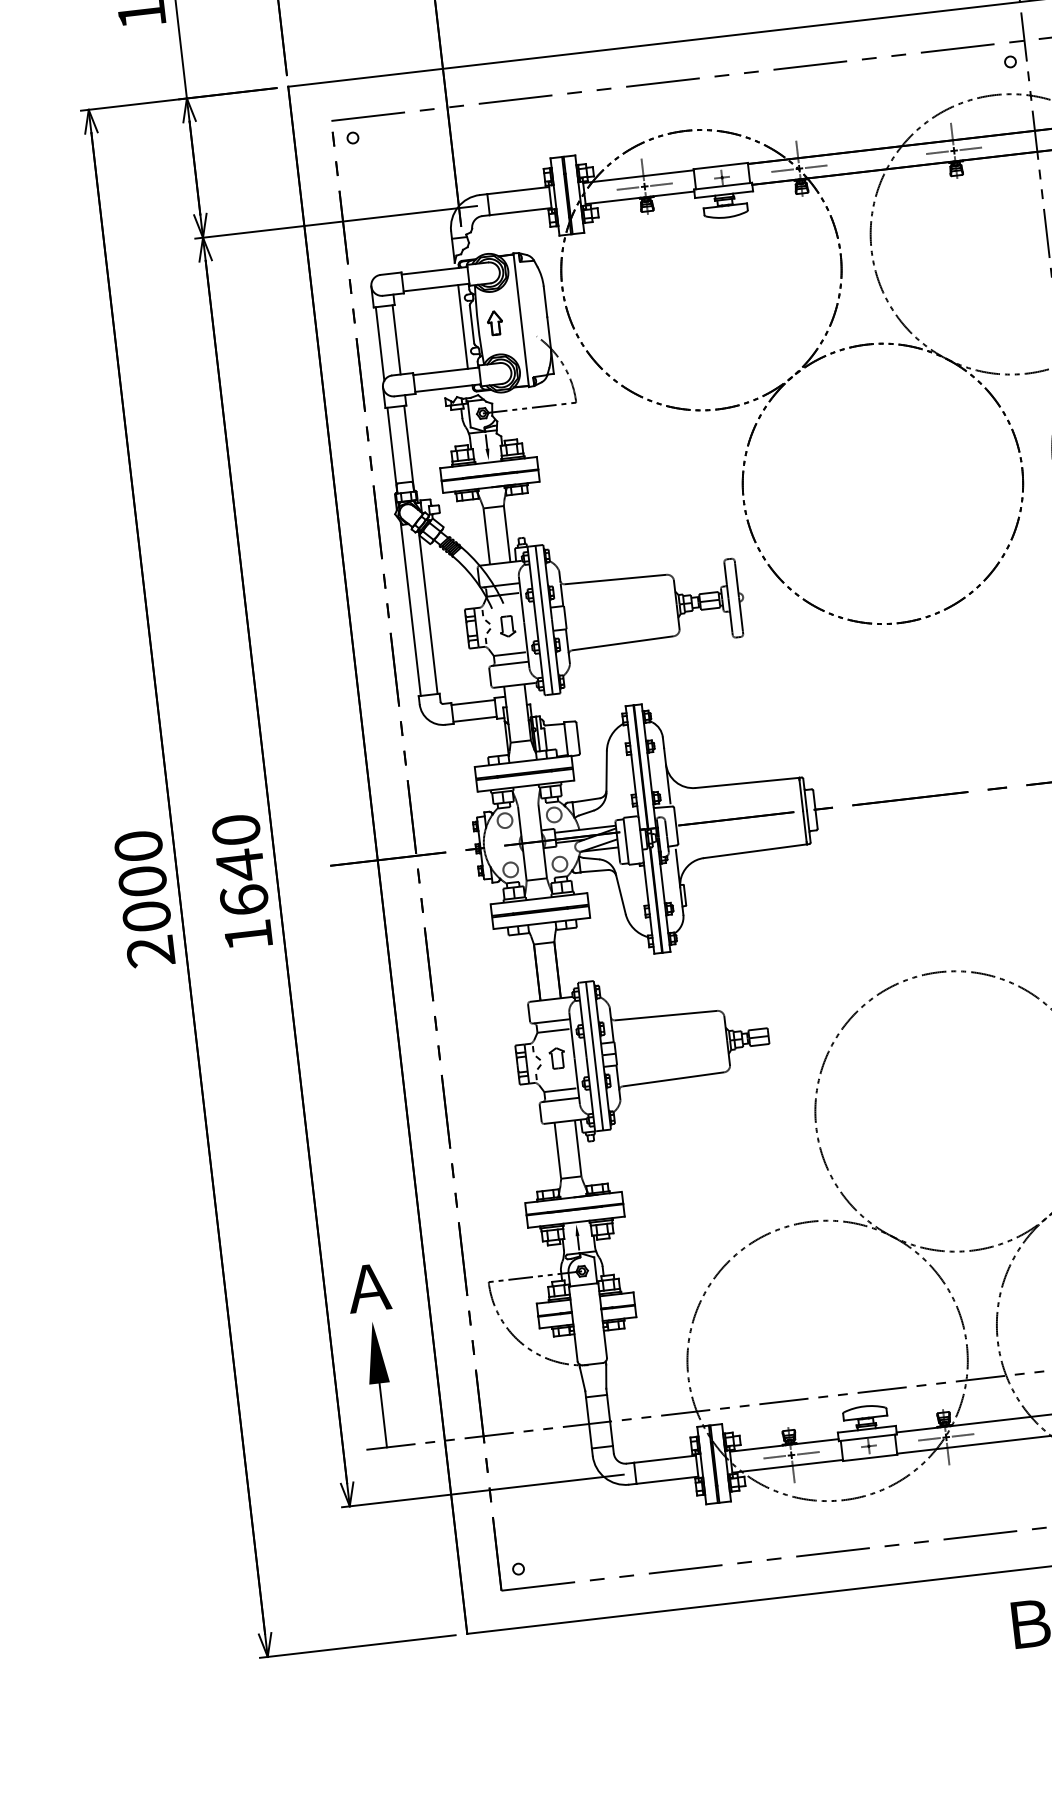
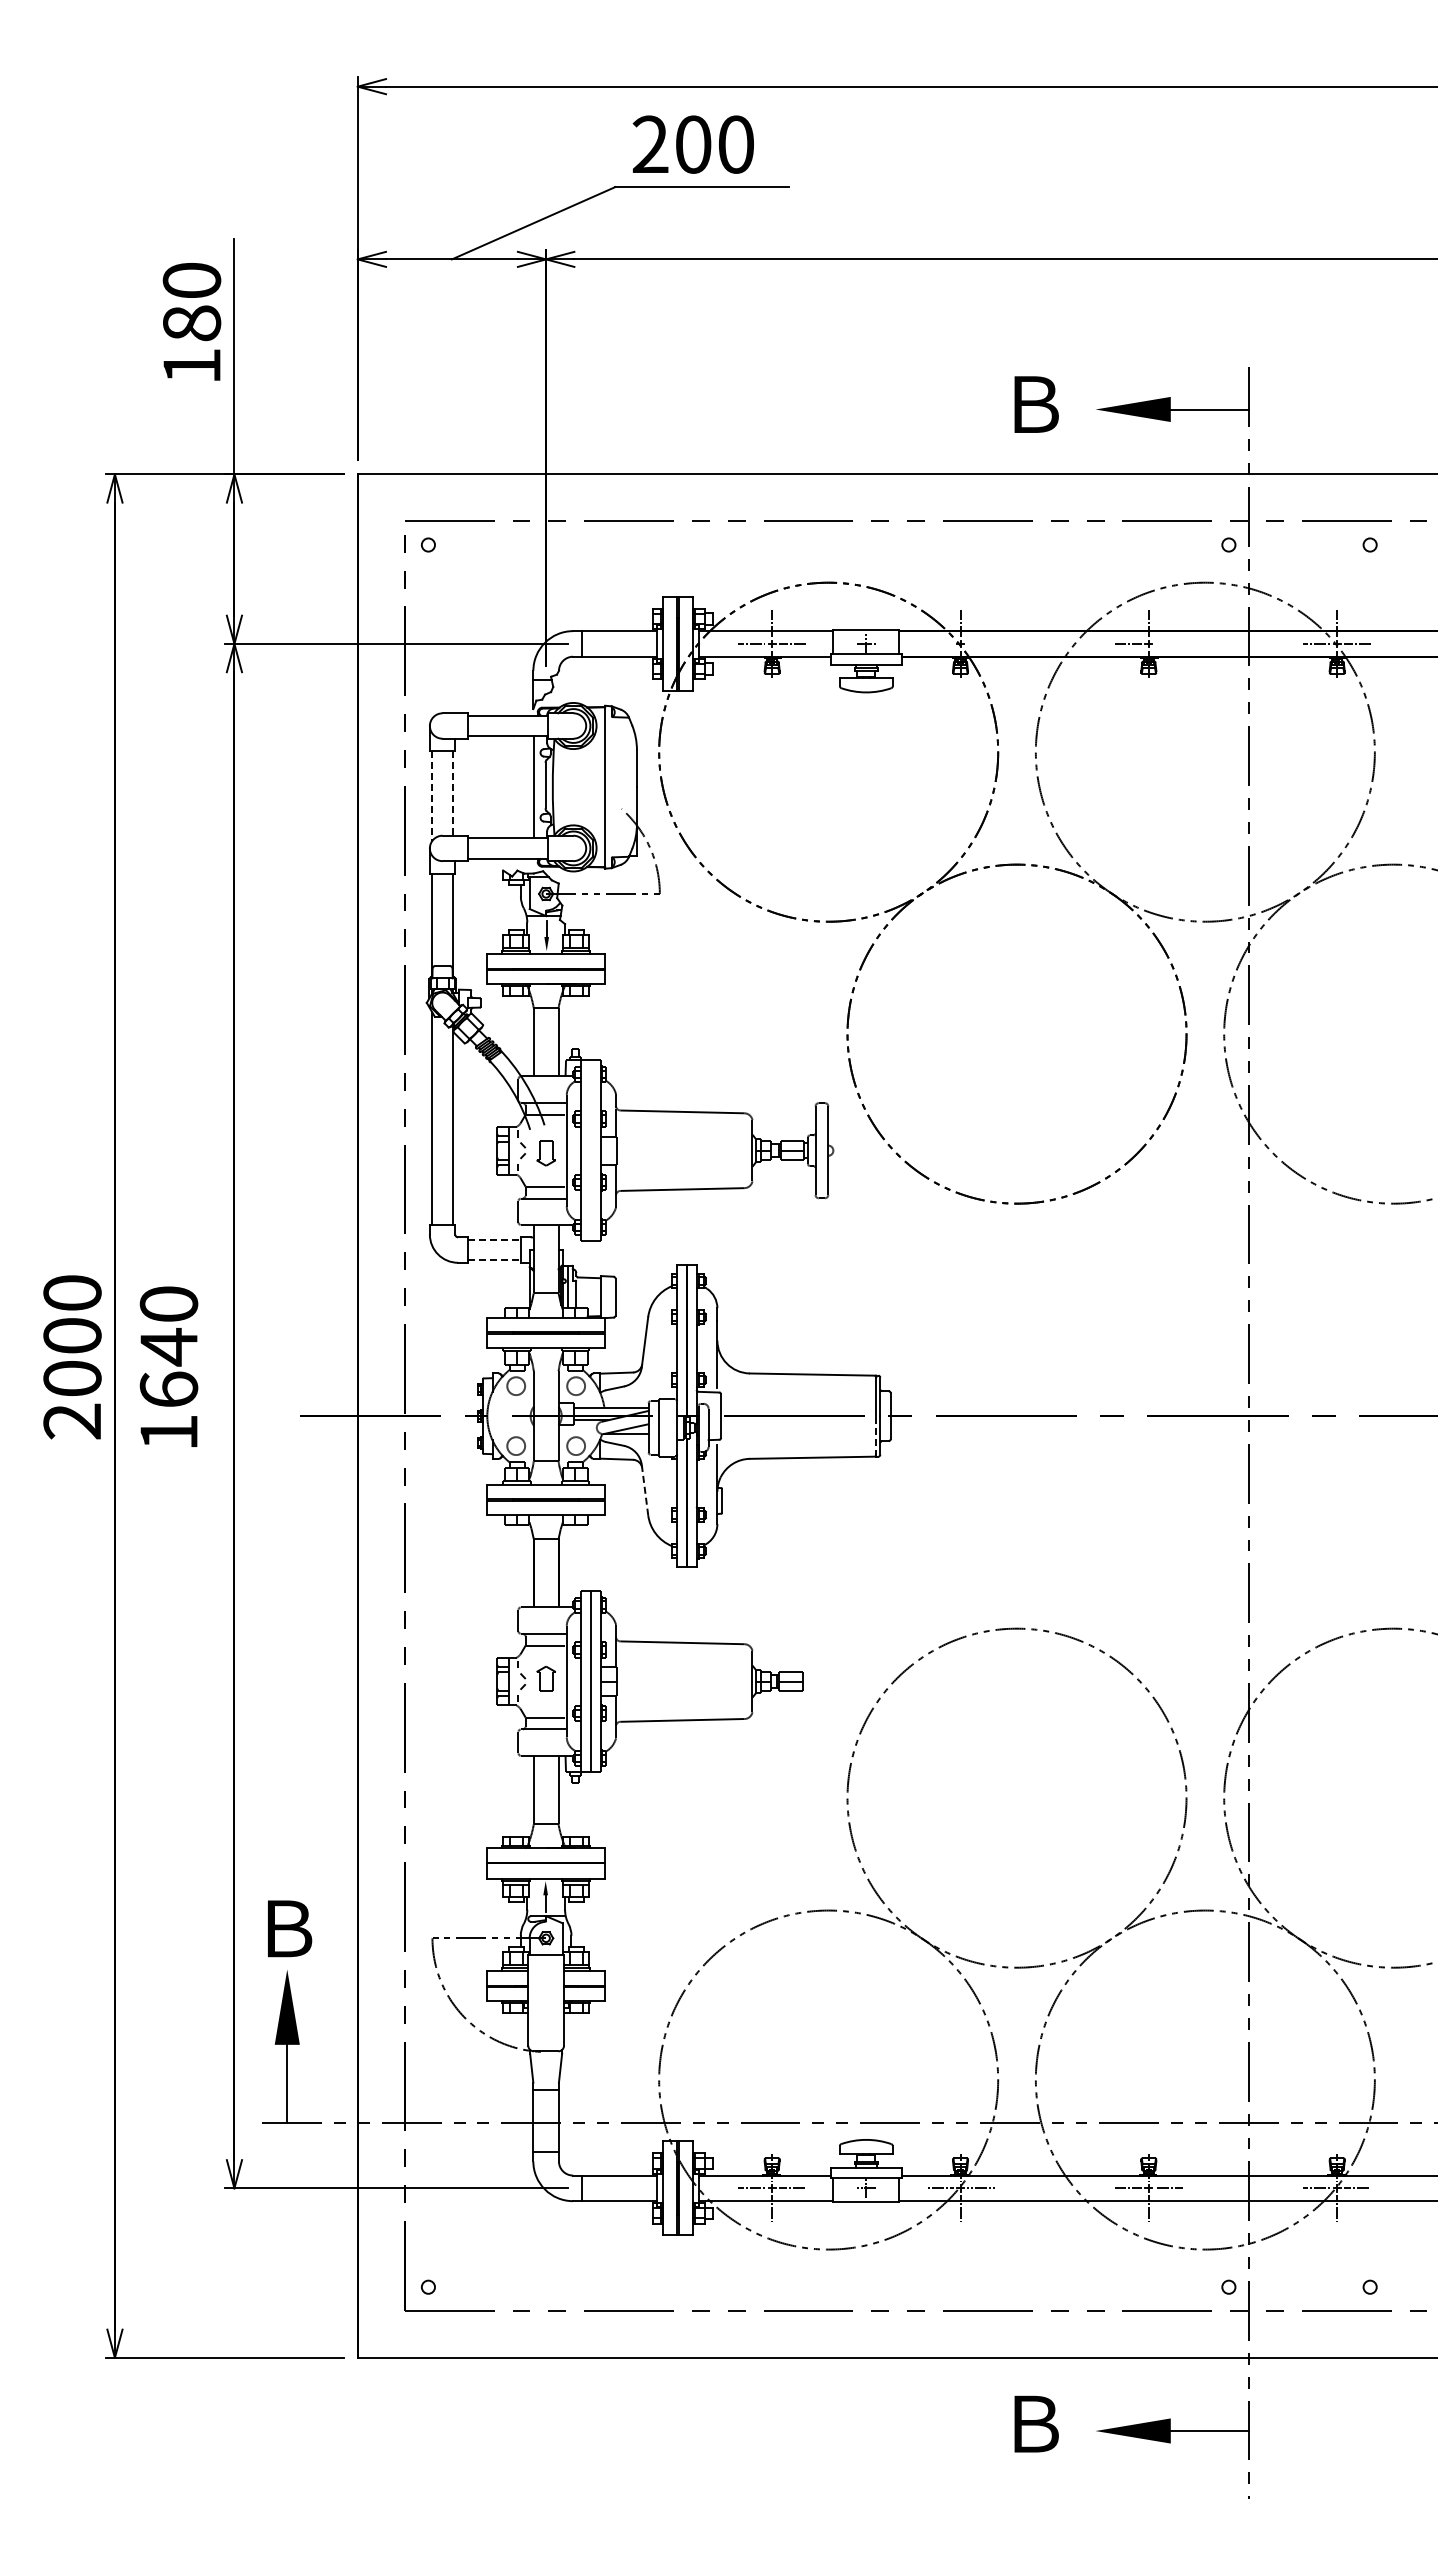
line: (970, 148) -> (1168, 643), removed
line: (815, 166) -> (980, 643), removed
line: (782, 170) -> (939, 643), removed
part: (495, 323) -> (573, 787), removed
line: (396, 340) -> (452, 794), solid -> dashed
line: (380, 344) -> (432, 796), solid -> dashed
line: (544, 619) -> (591, 1150), removed
line: (473, 702) -> (494, 1239), solid -> dashed
line: (475, 719) -> (494, 1260), solid -> dashed
line: (804, 827) -> (875, 1435), solid -> dashed
text: (241, 881) -> (168, 1366), moved
line: (621, 894) -> (645, 1490), solid -> dashed
text: (144, 899) -> (72, 1357), moved
text: (368, 1287) -> (287, 1928), Ａ -> Ｂ

